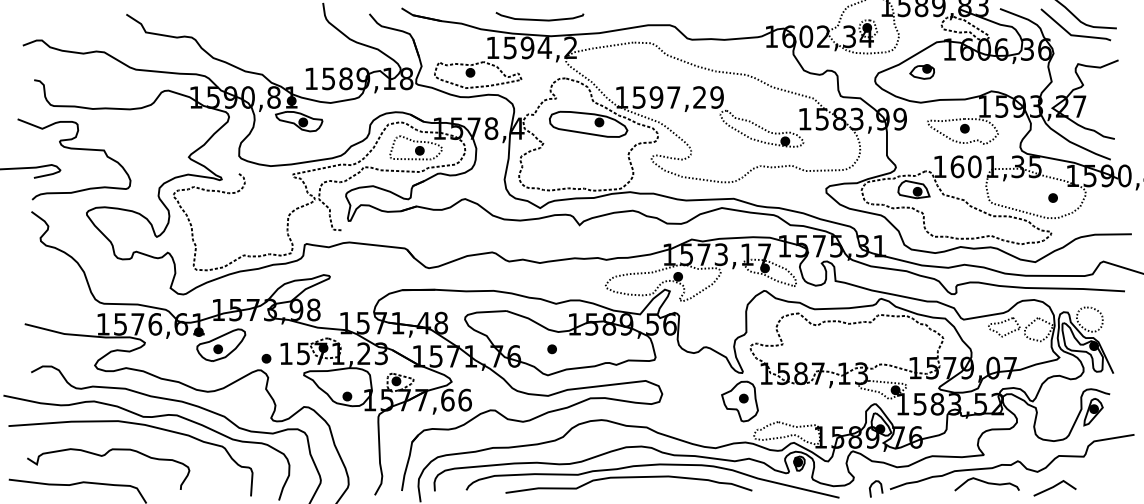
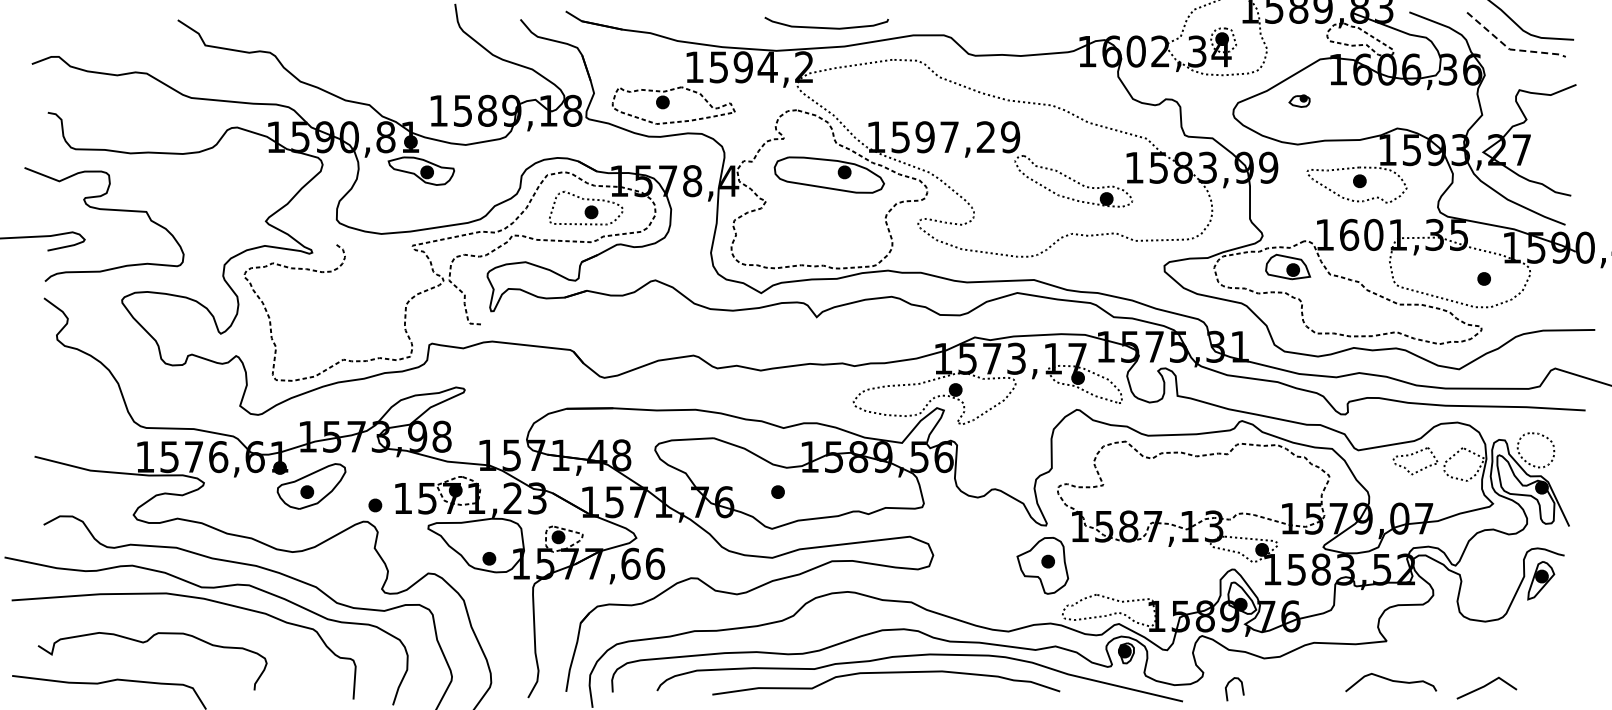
curve: (539, 19) -> (826, 27), moved
line: (1071, 35) -> (1510, 49), solid -> dashed
part: (922, 71) -> (1299, 100), size x0.6
curve: (1012, 463) -> (1427, 652), removed

